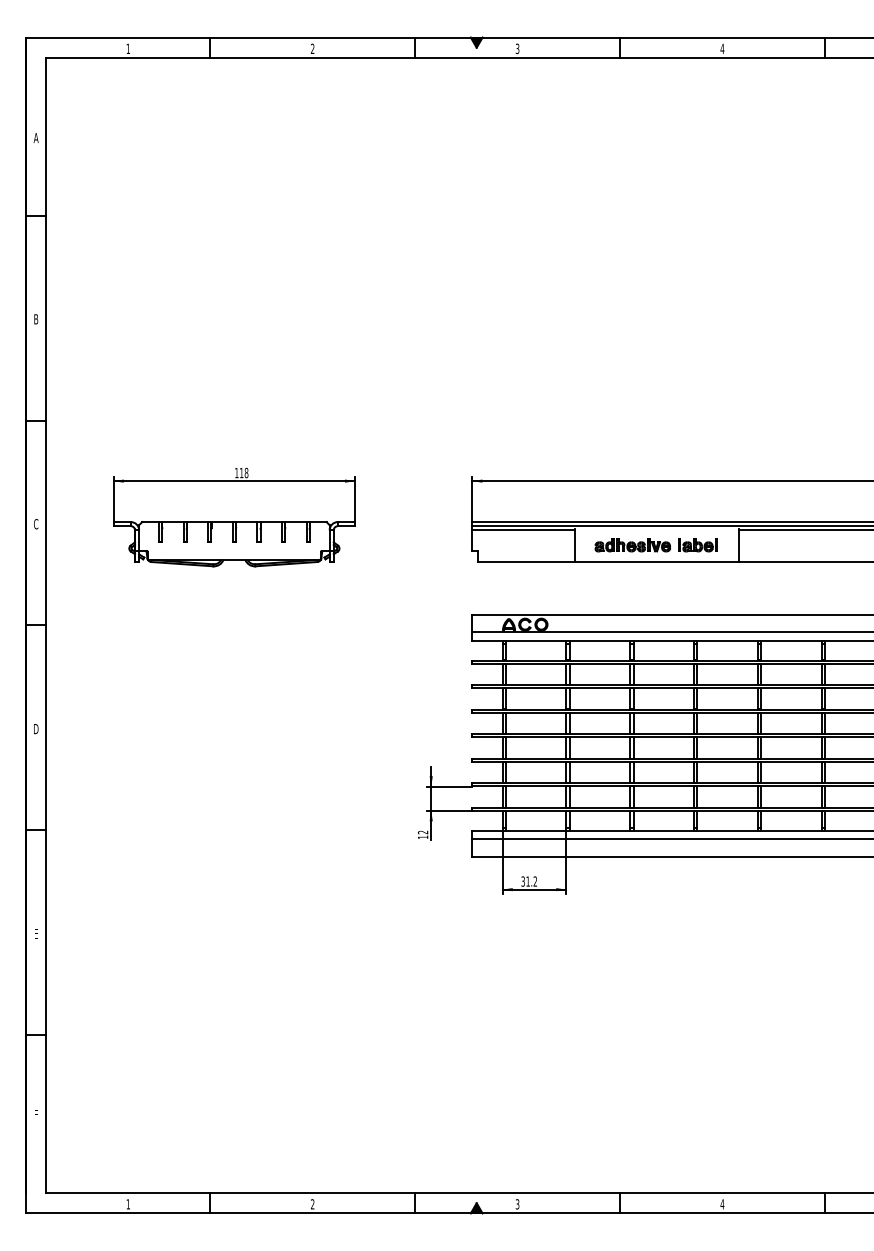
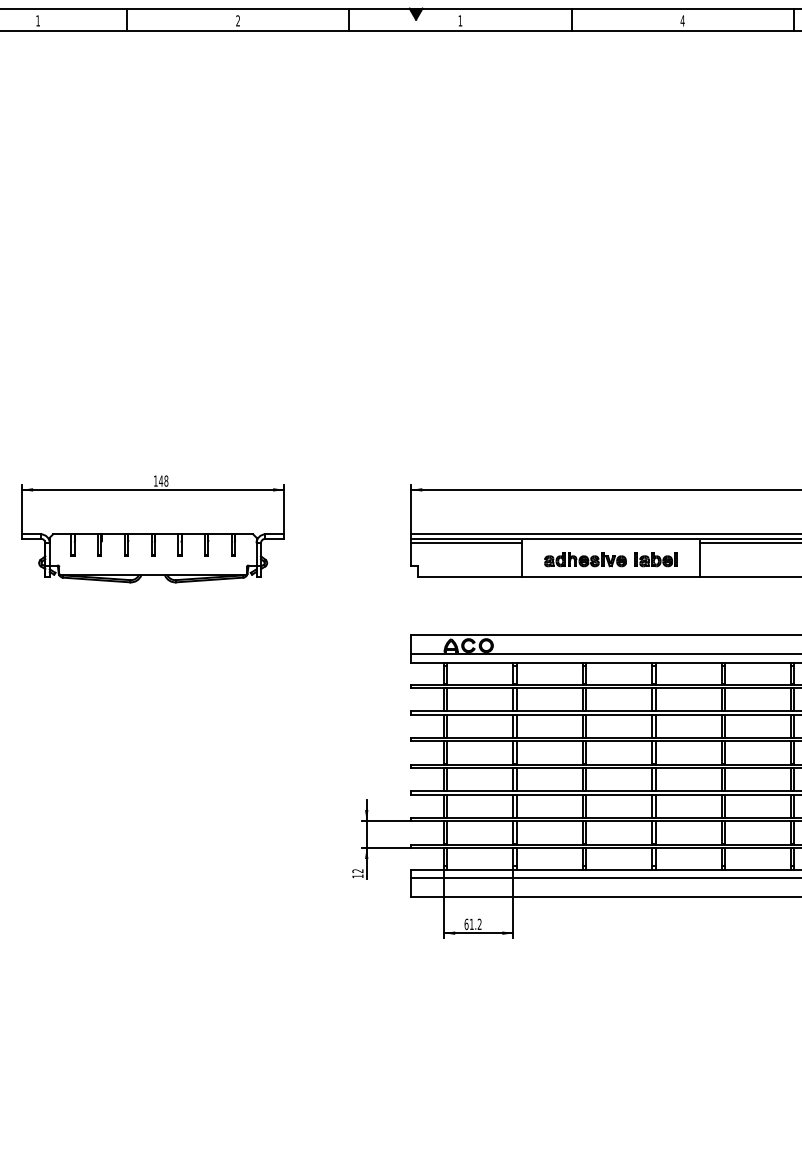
text: (517, 48) -> (460, 20), 3 -> 1
text: (241, 473) -> (160, 481), 118 -> 148
text: (523, 881) -> (466, 924), 31.2 -> 61.2

